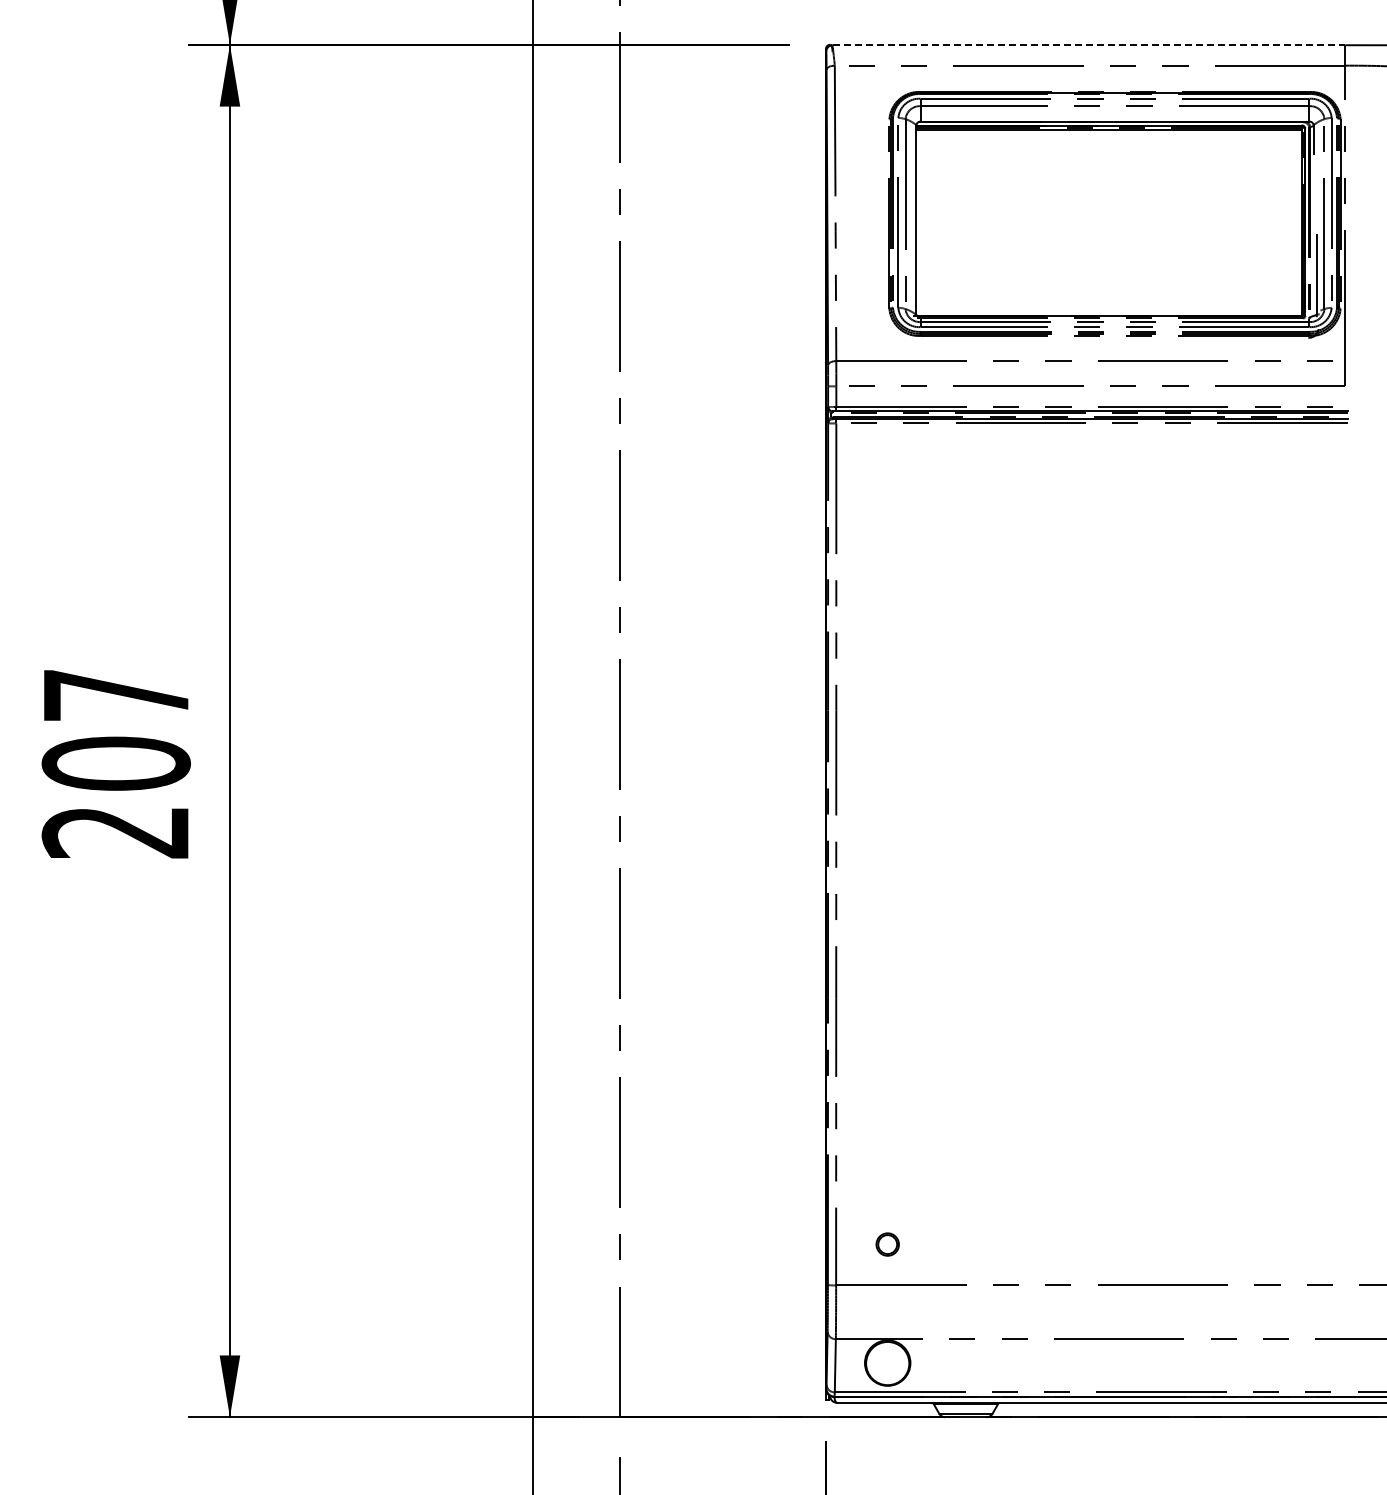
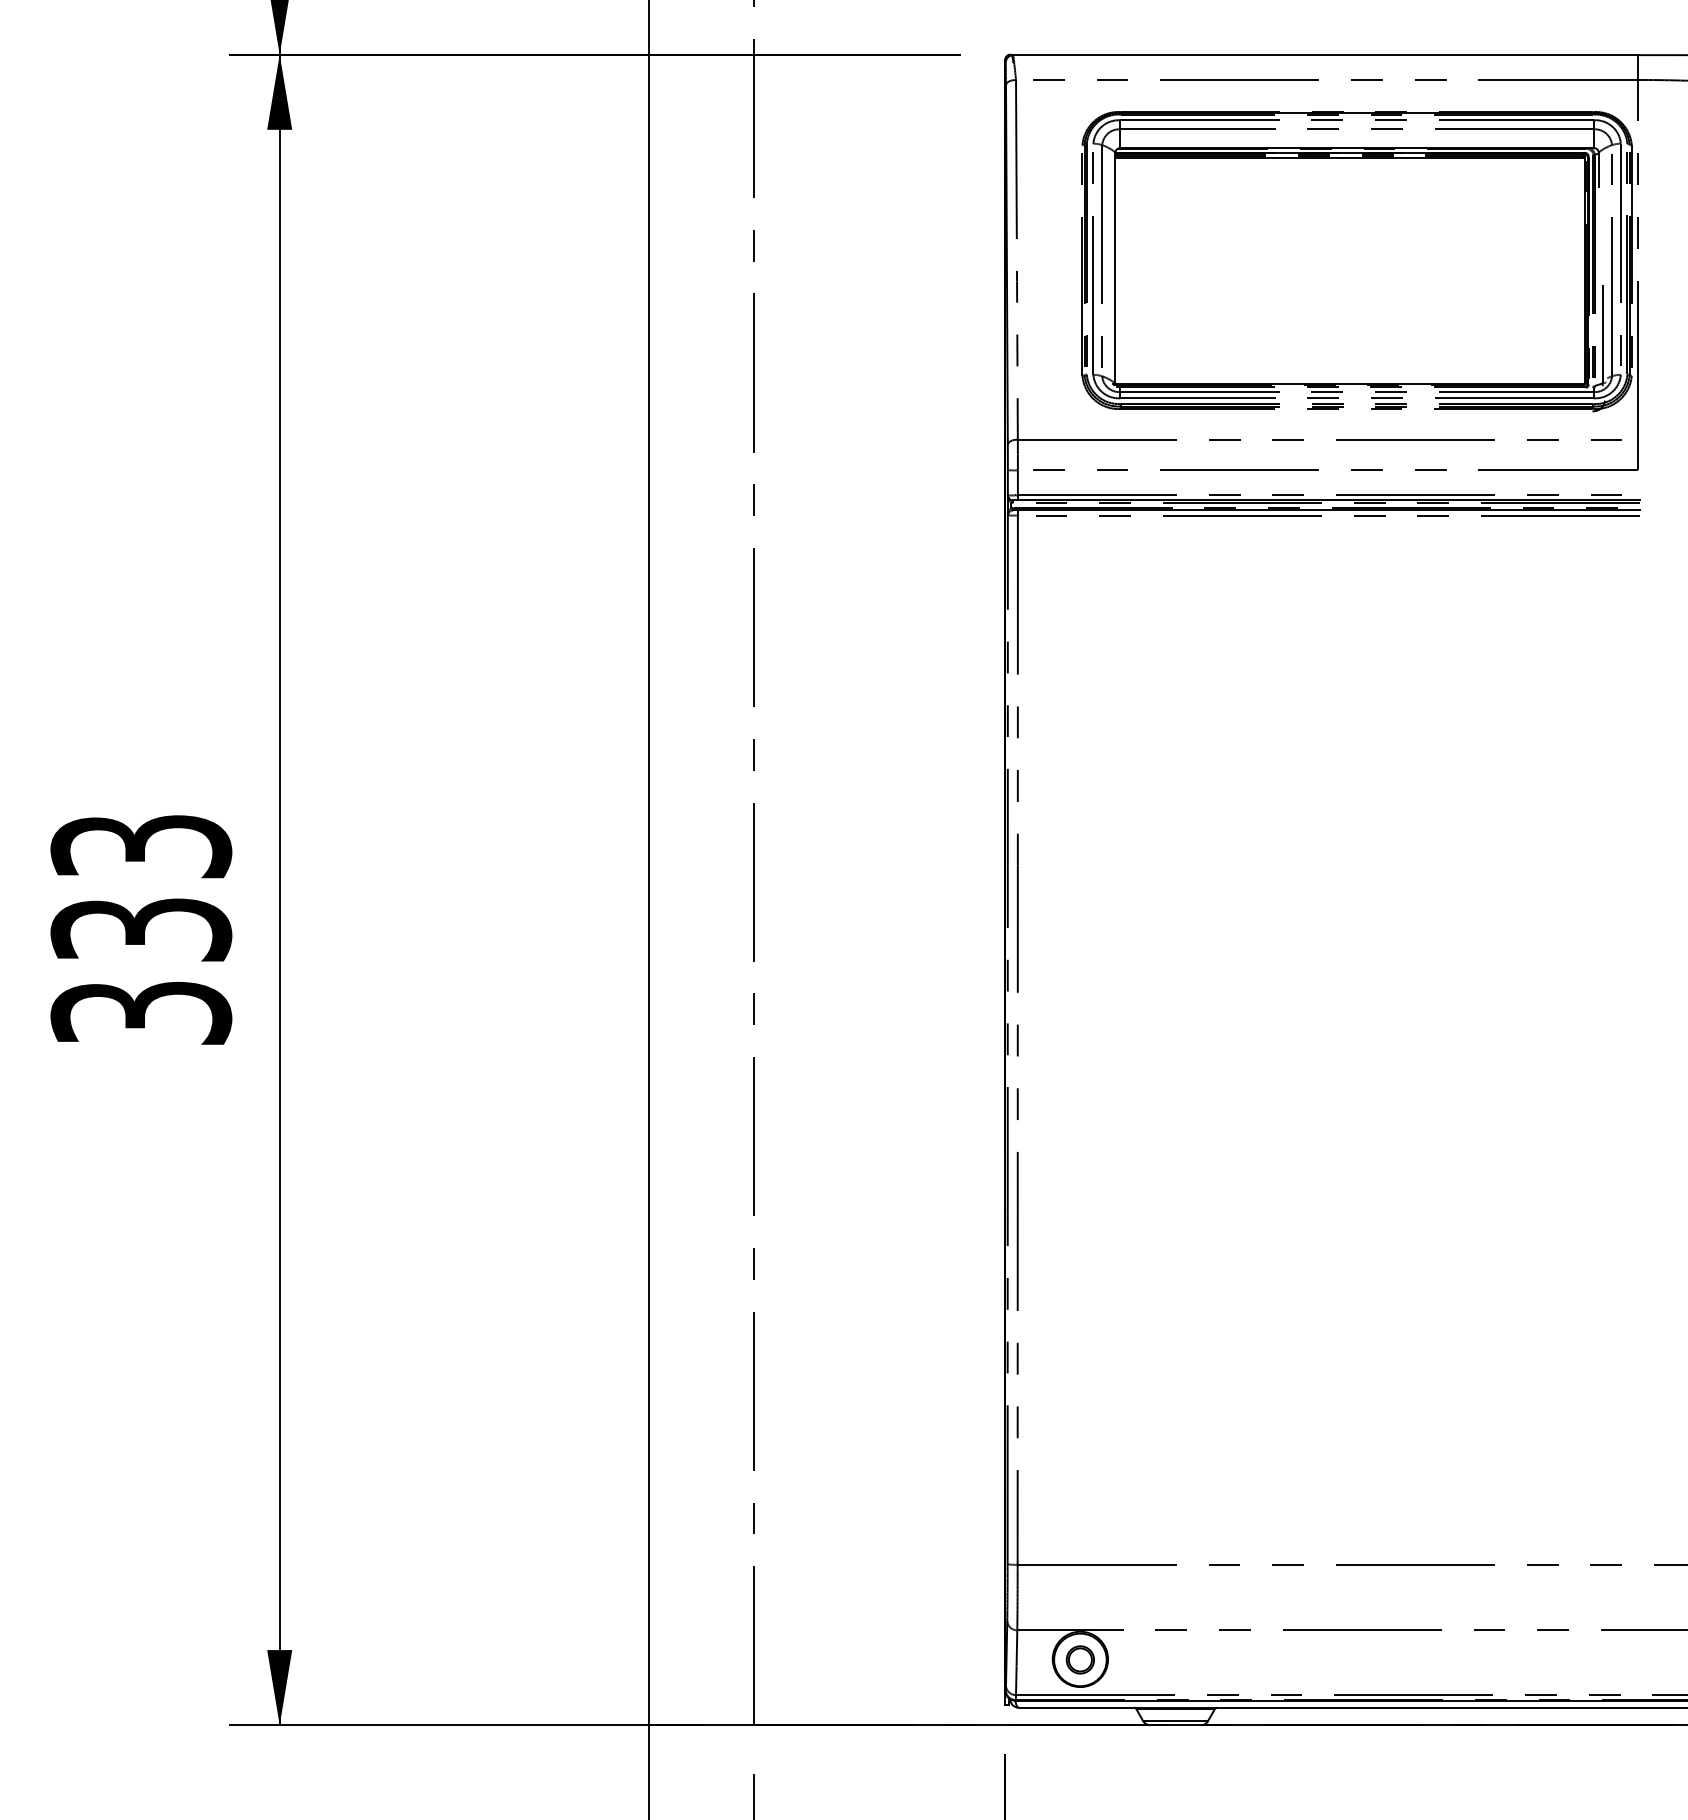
line: (1089, 45) -> (1326, 55), dashed -> solid
text: (115, 763) -> (140, 929), 207 -> 333
part: (887, 1244) -> (1080, 1659), moved

